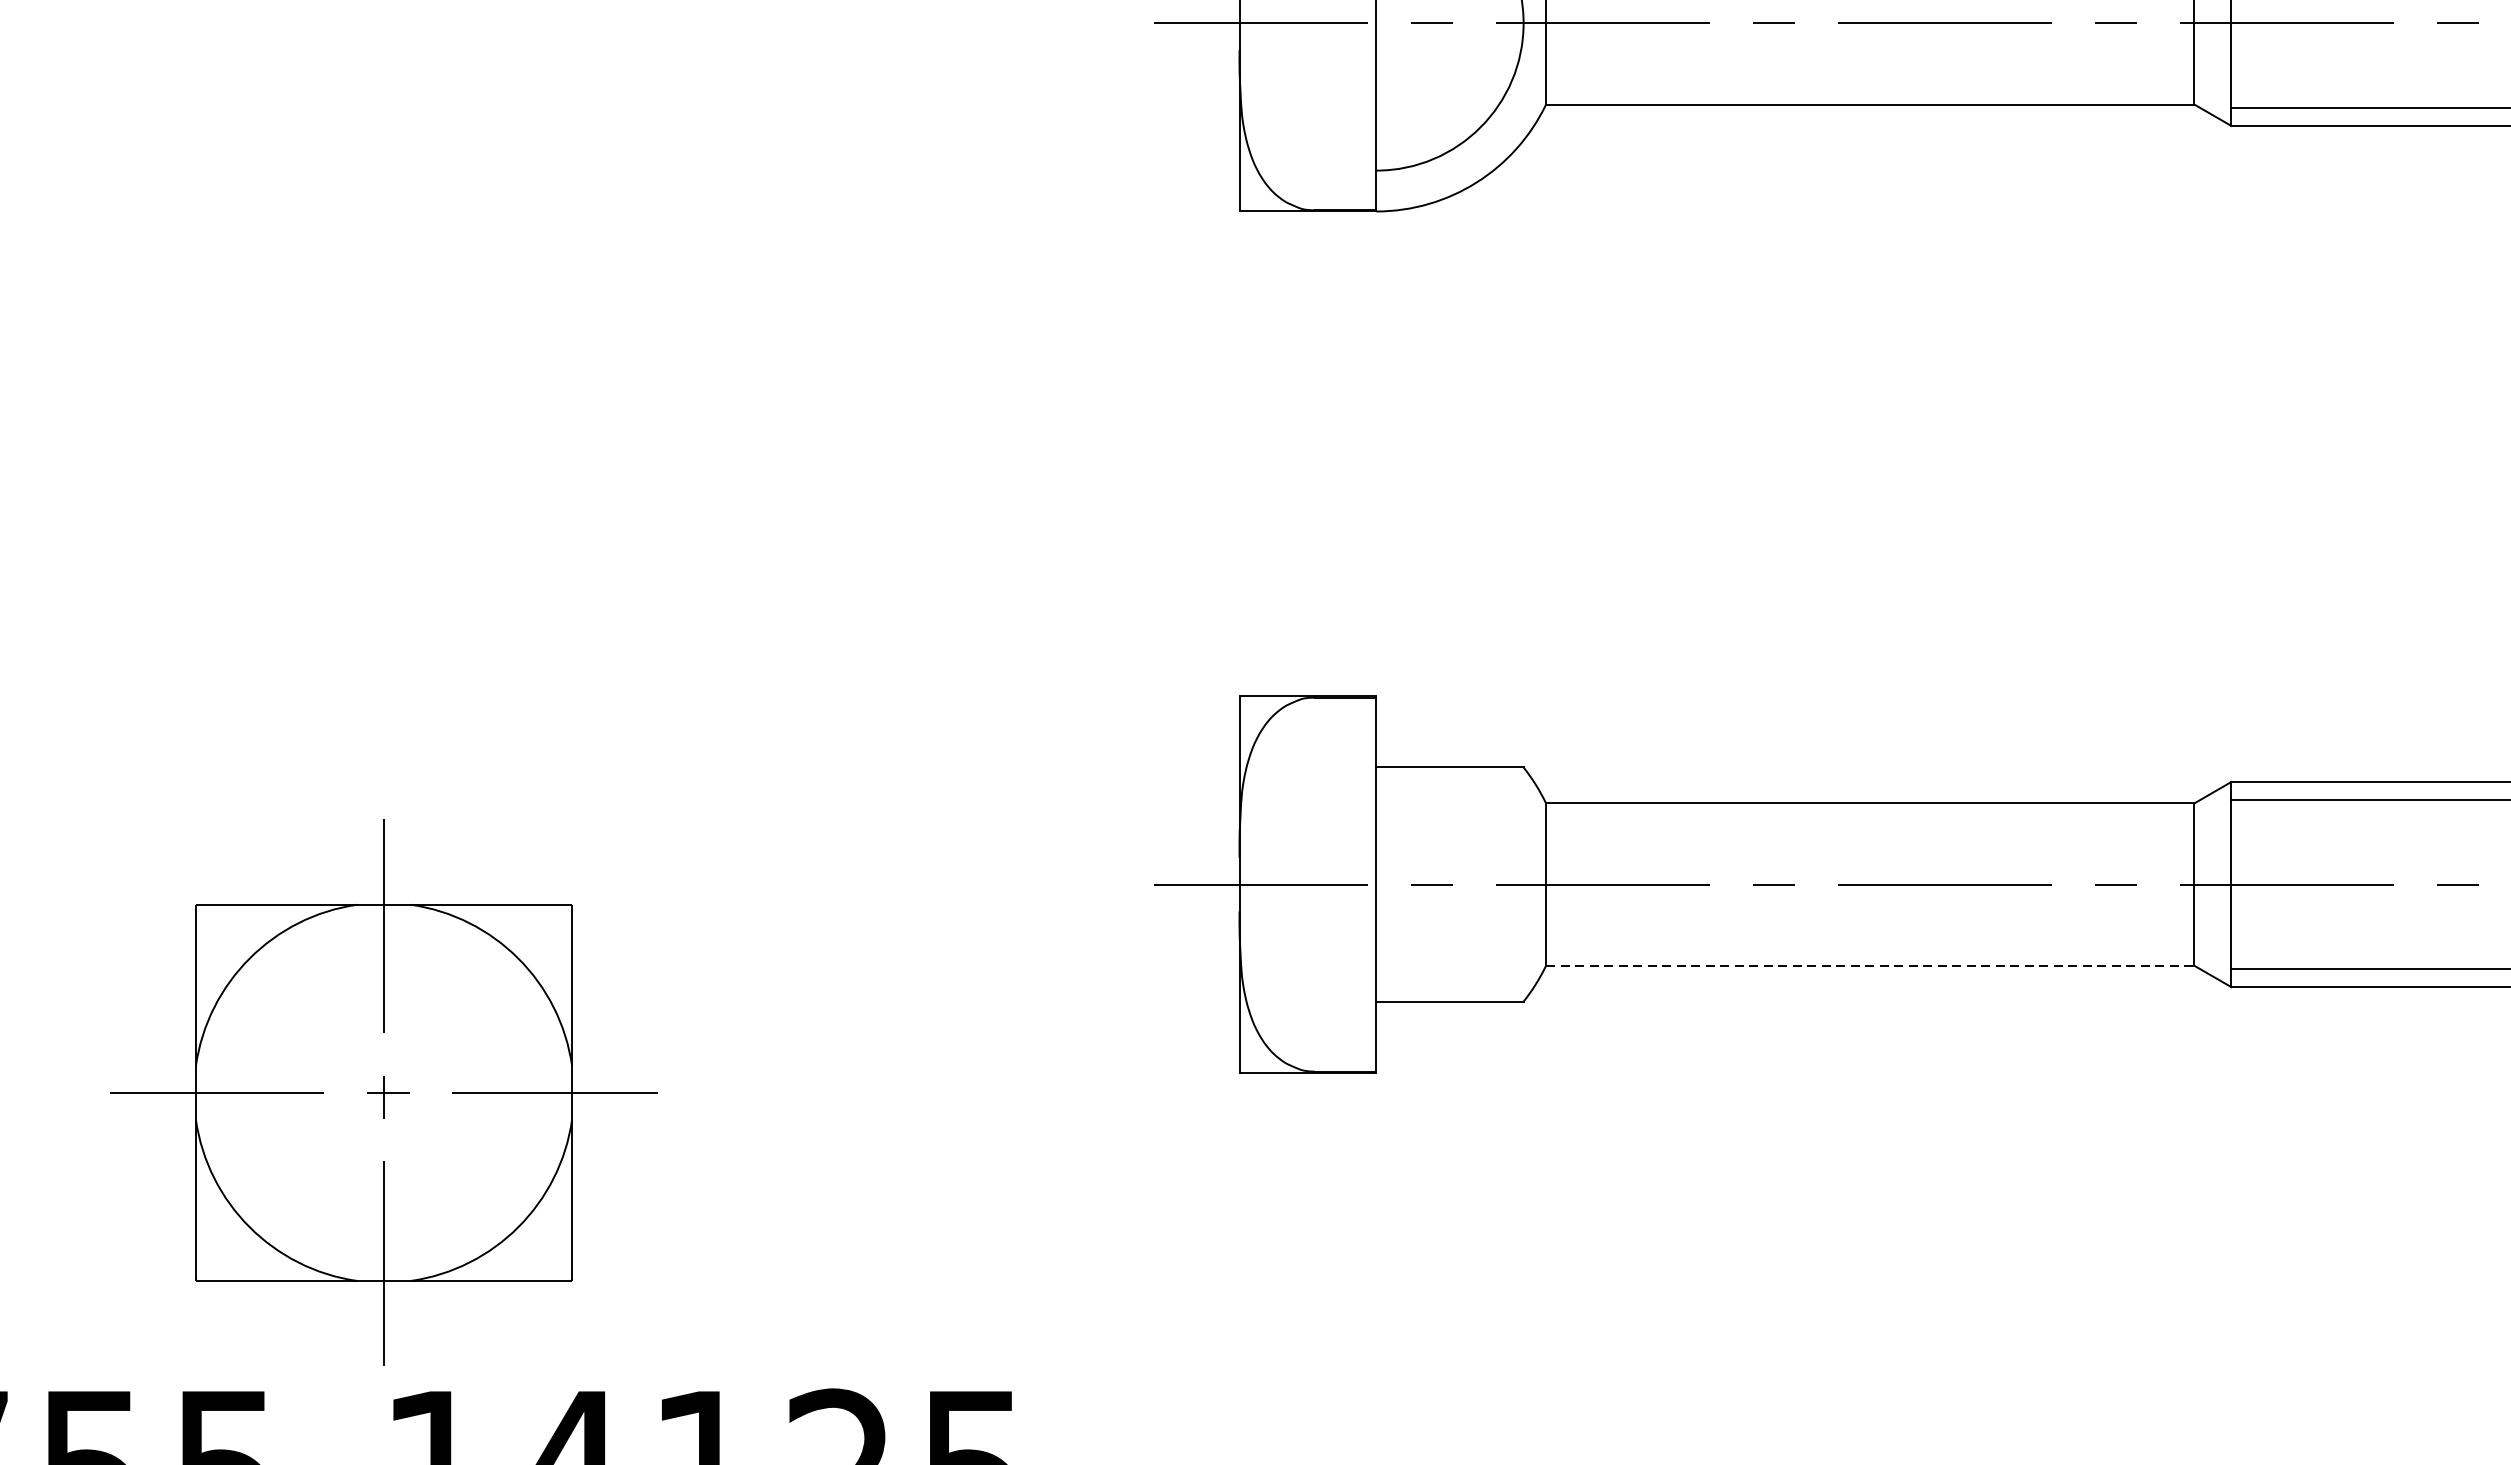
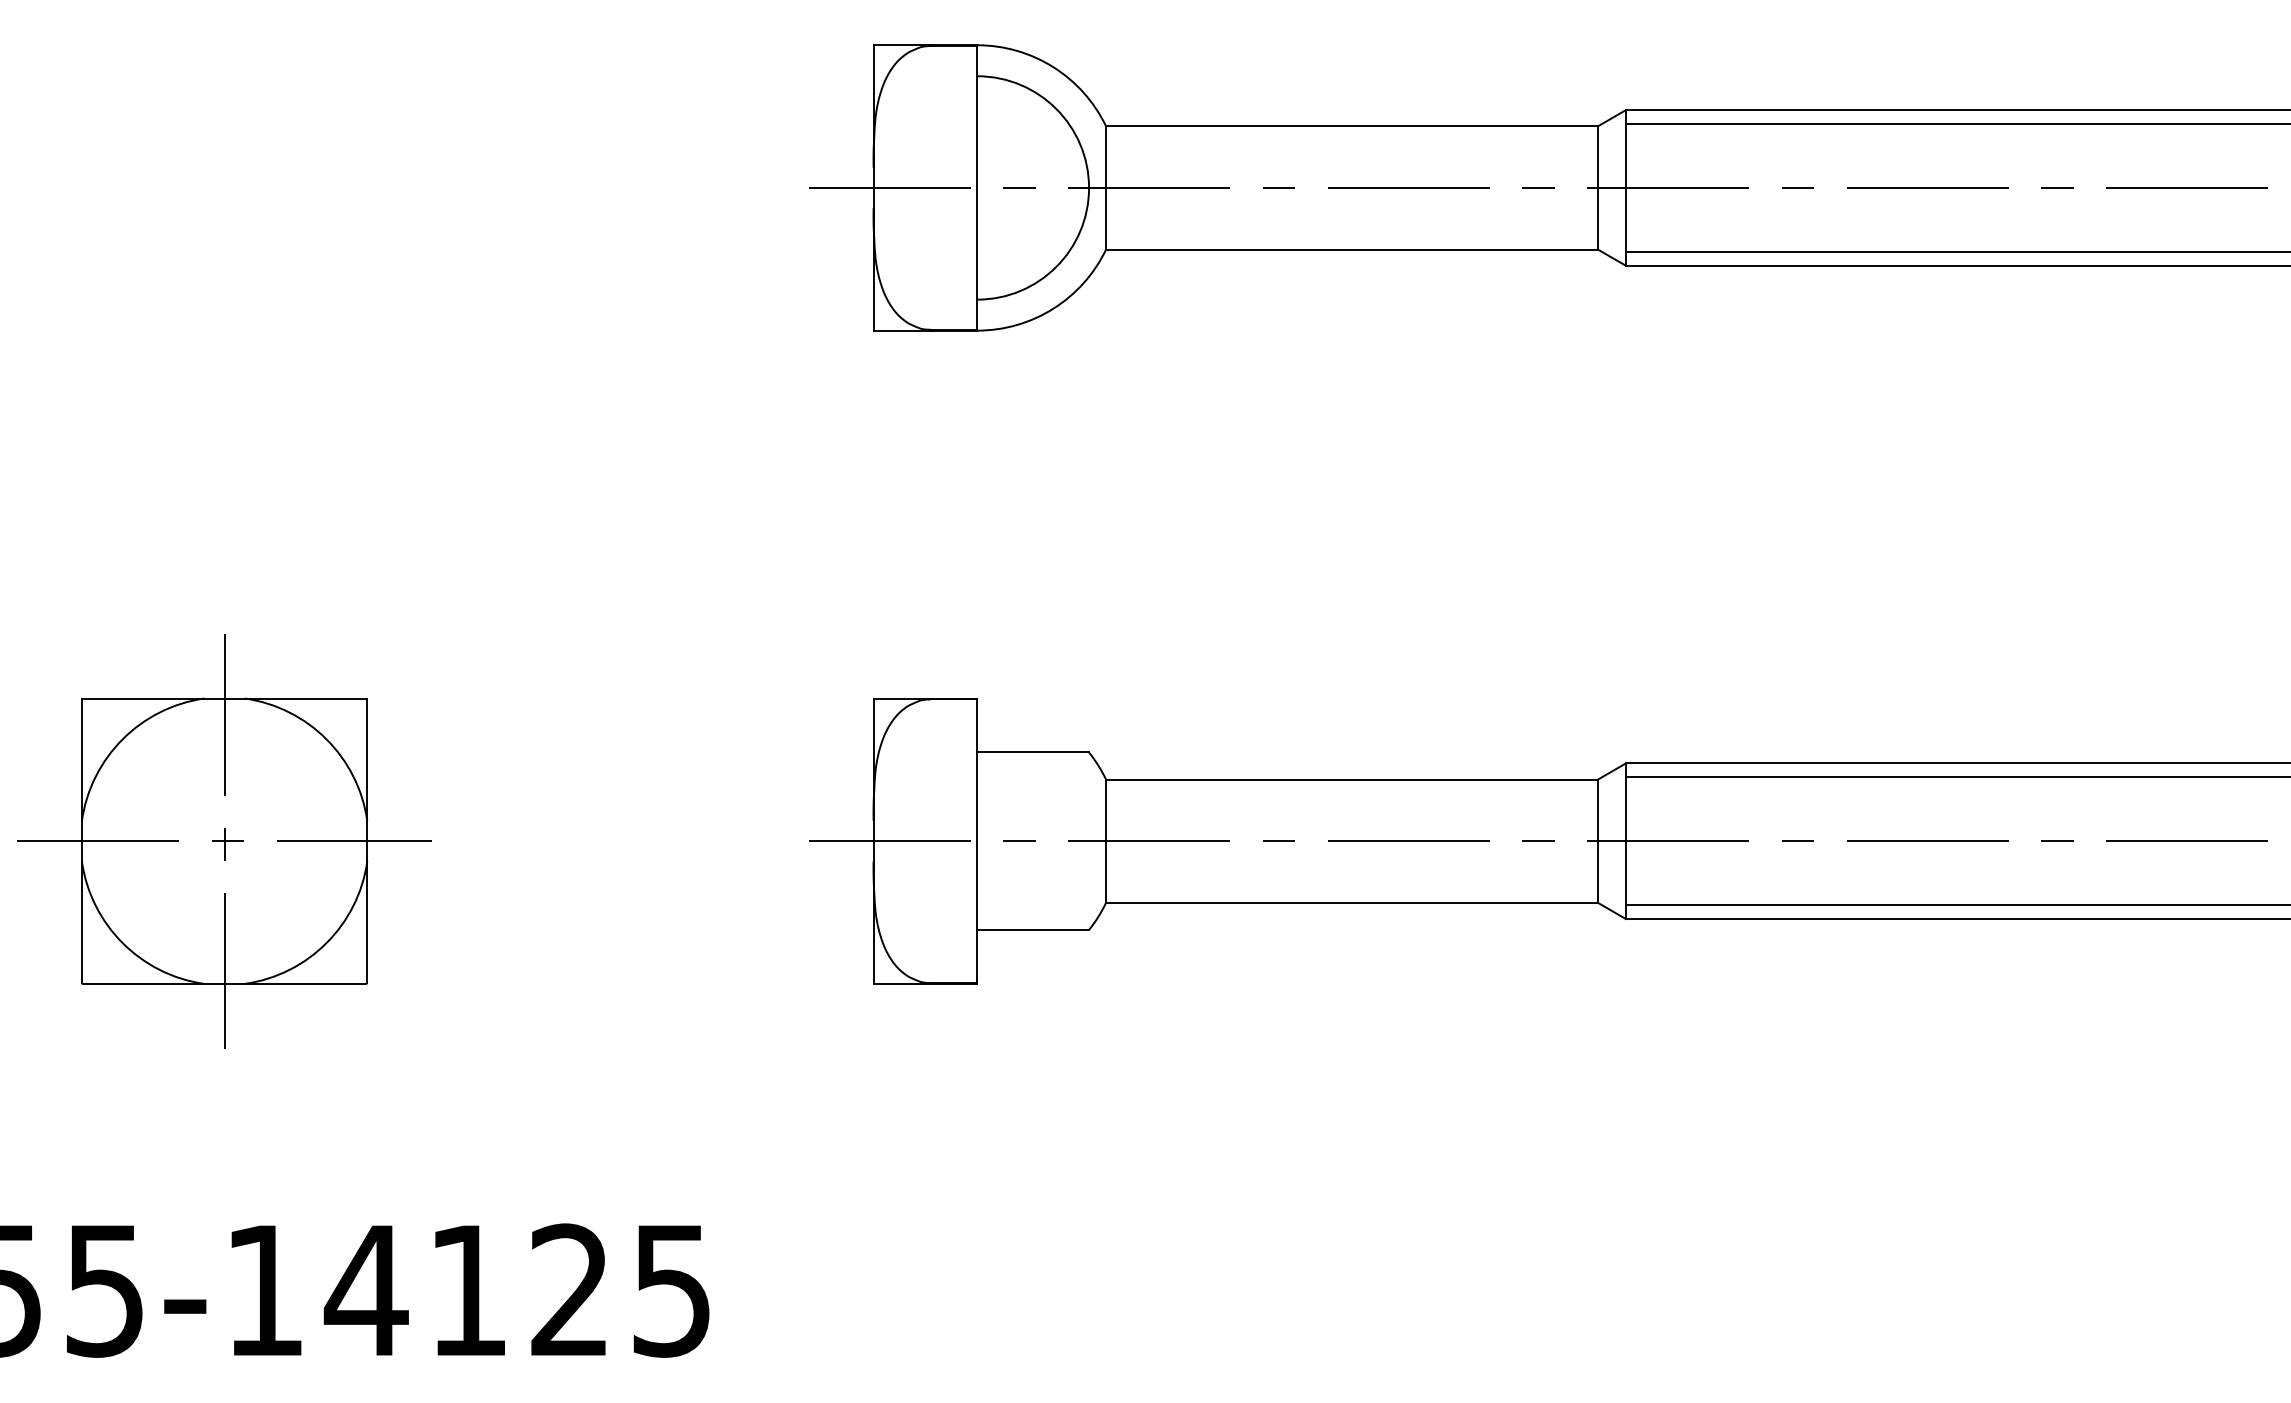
line: (1870, 965) -> (1352, 902), dashed -> solid
part: (383, 1093) -> (224, 841), moved

